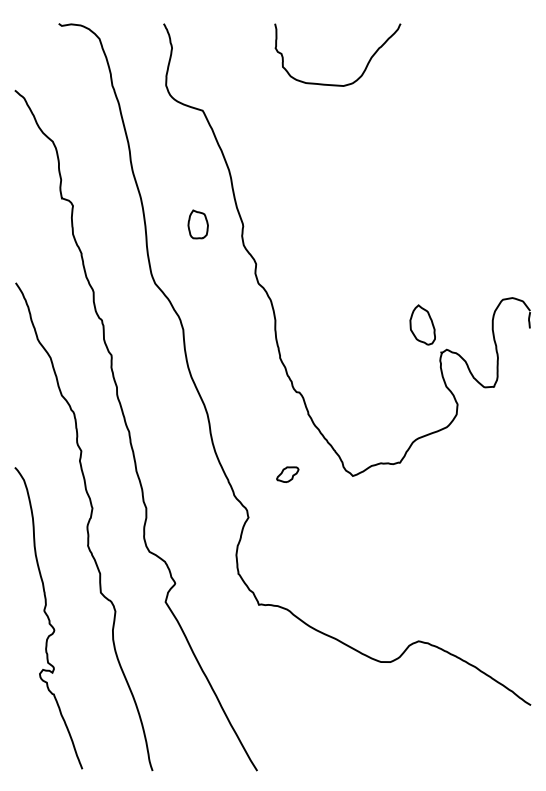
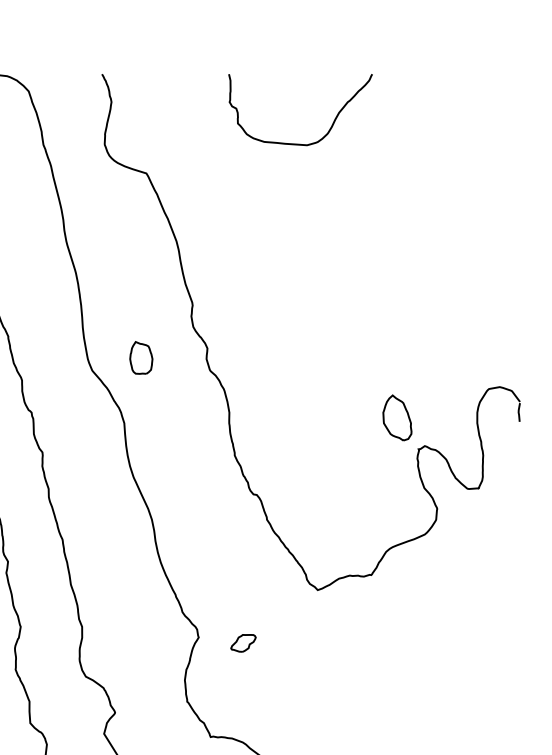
part: (197, 224) -> (140, 357), moved
part: (287, 474) -> (243, 643), moved

